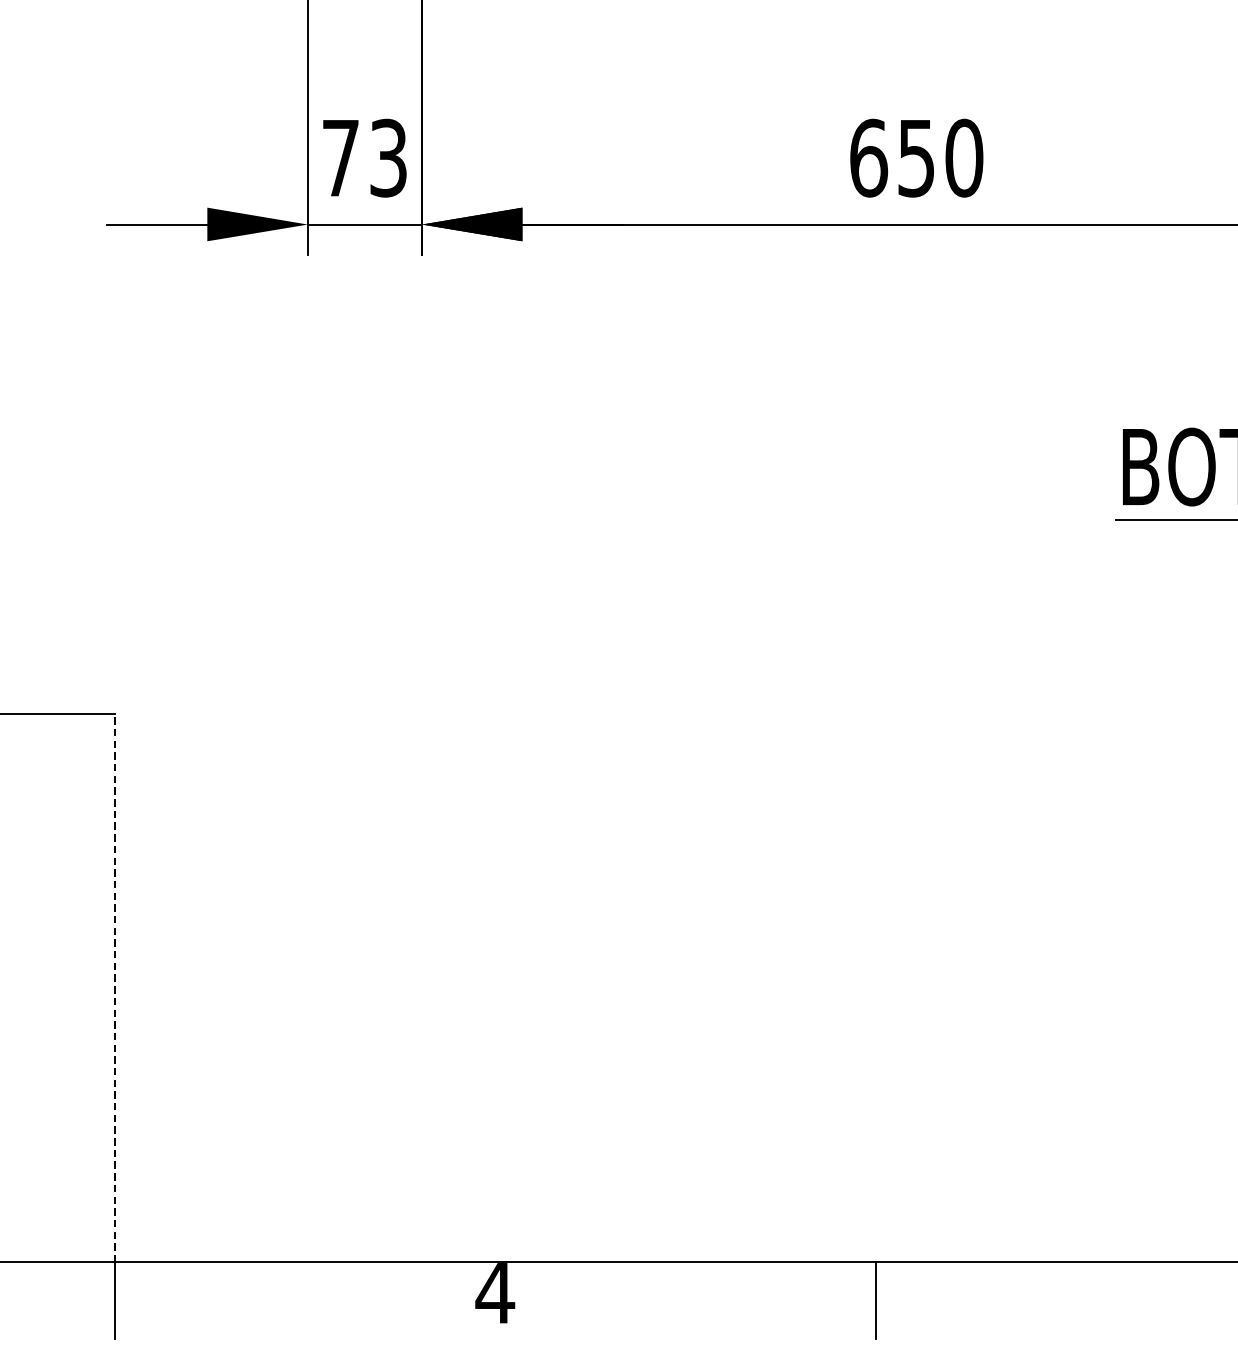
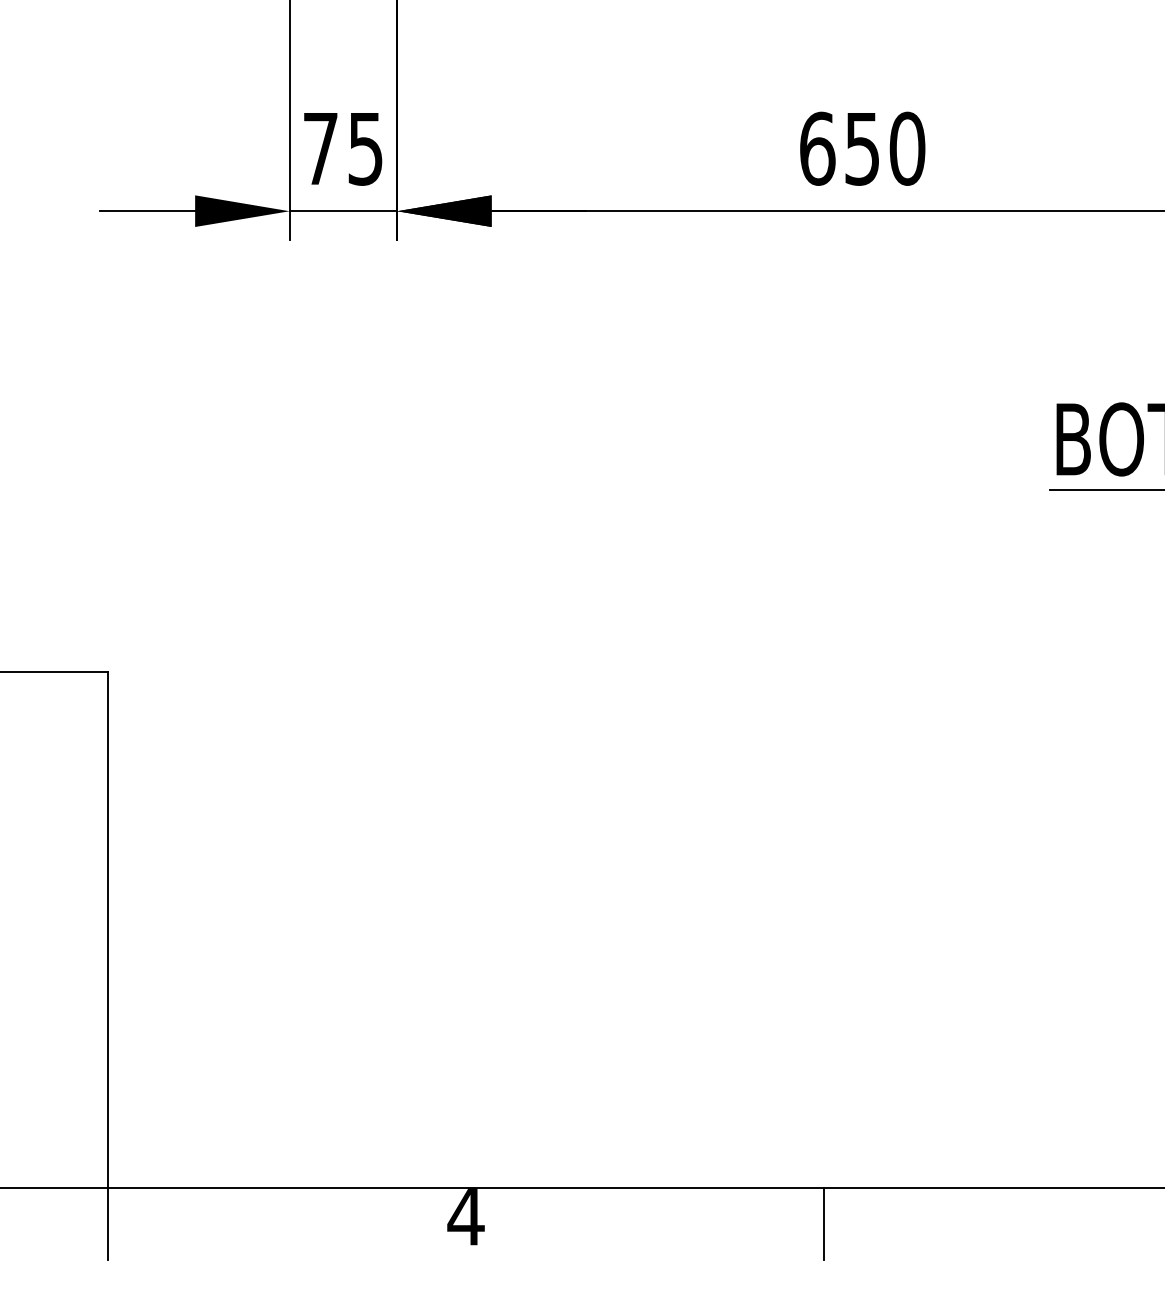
text: (388, 157) -> (365, 148), 73 -> 75
line: (115, 988) -> (108, 930), dashed -> solid

